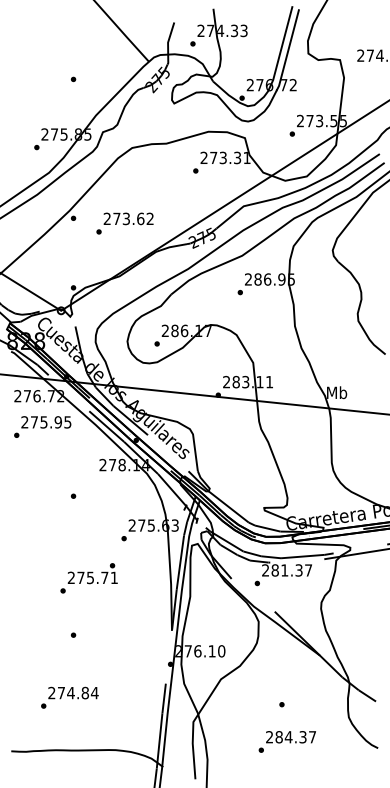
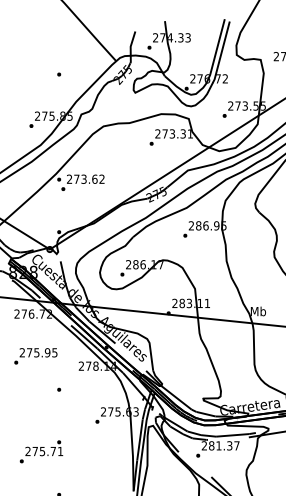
text: (124, 223) -> (82, 182), moved
text: (42, 426) -> (35, 355), moved
text: (88, 578) -> (41, 451), moved

